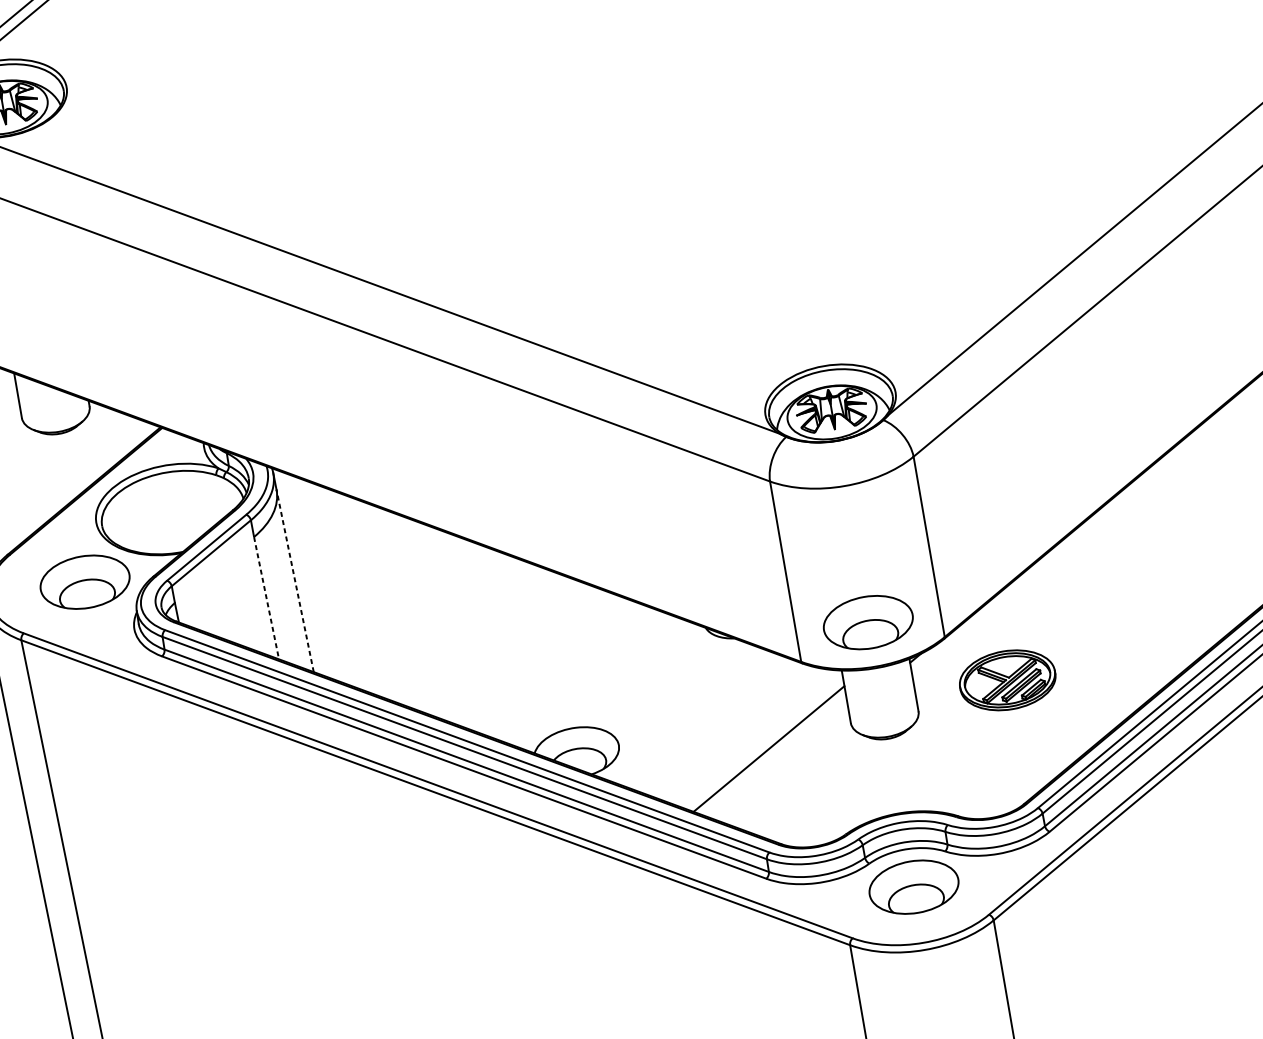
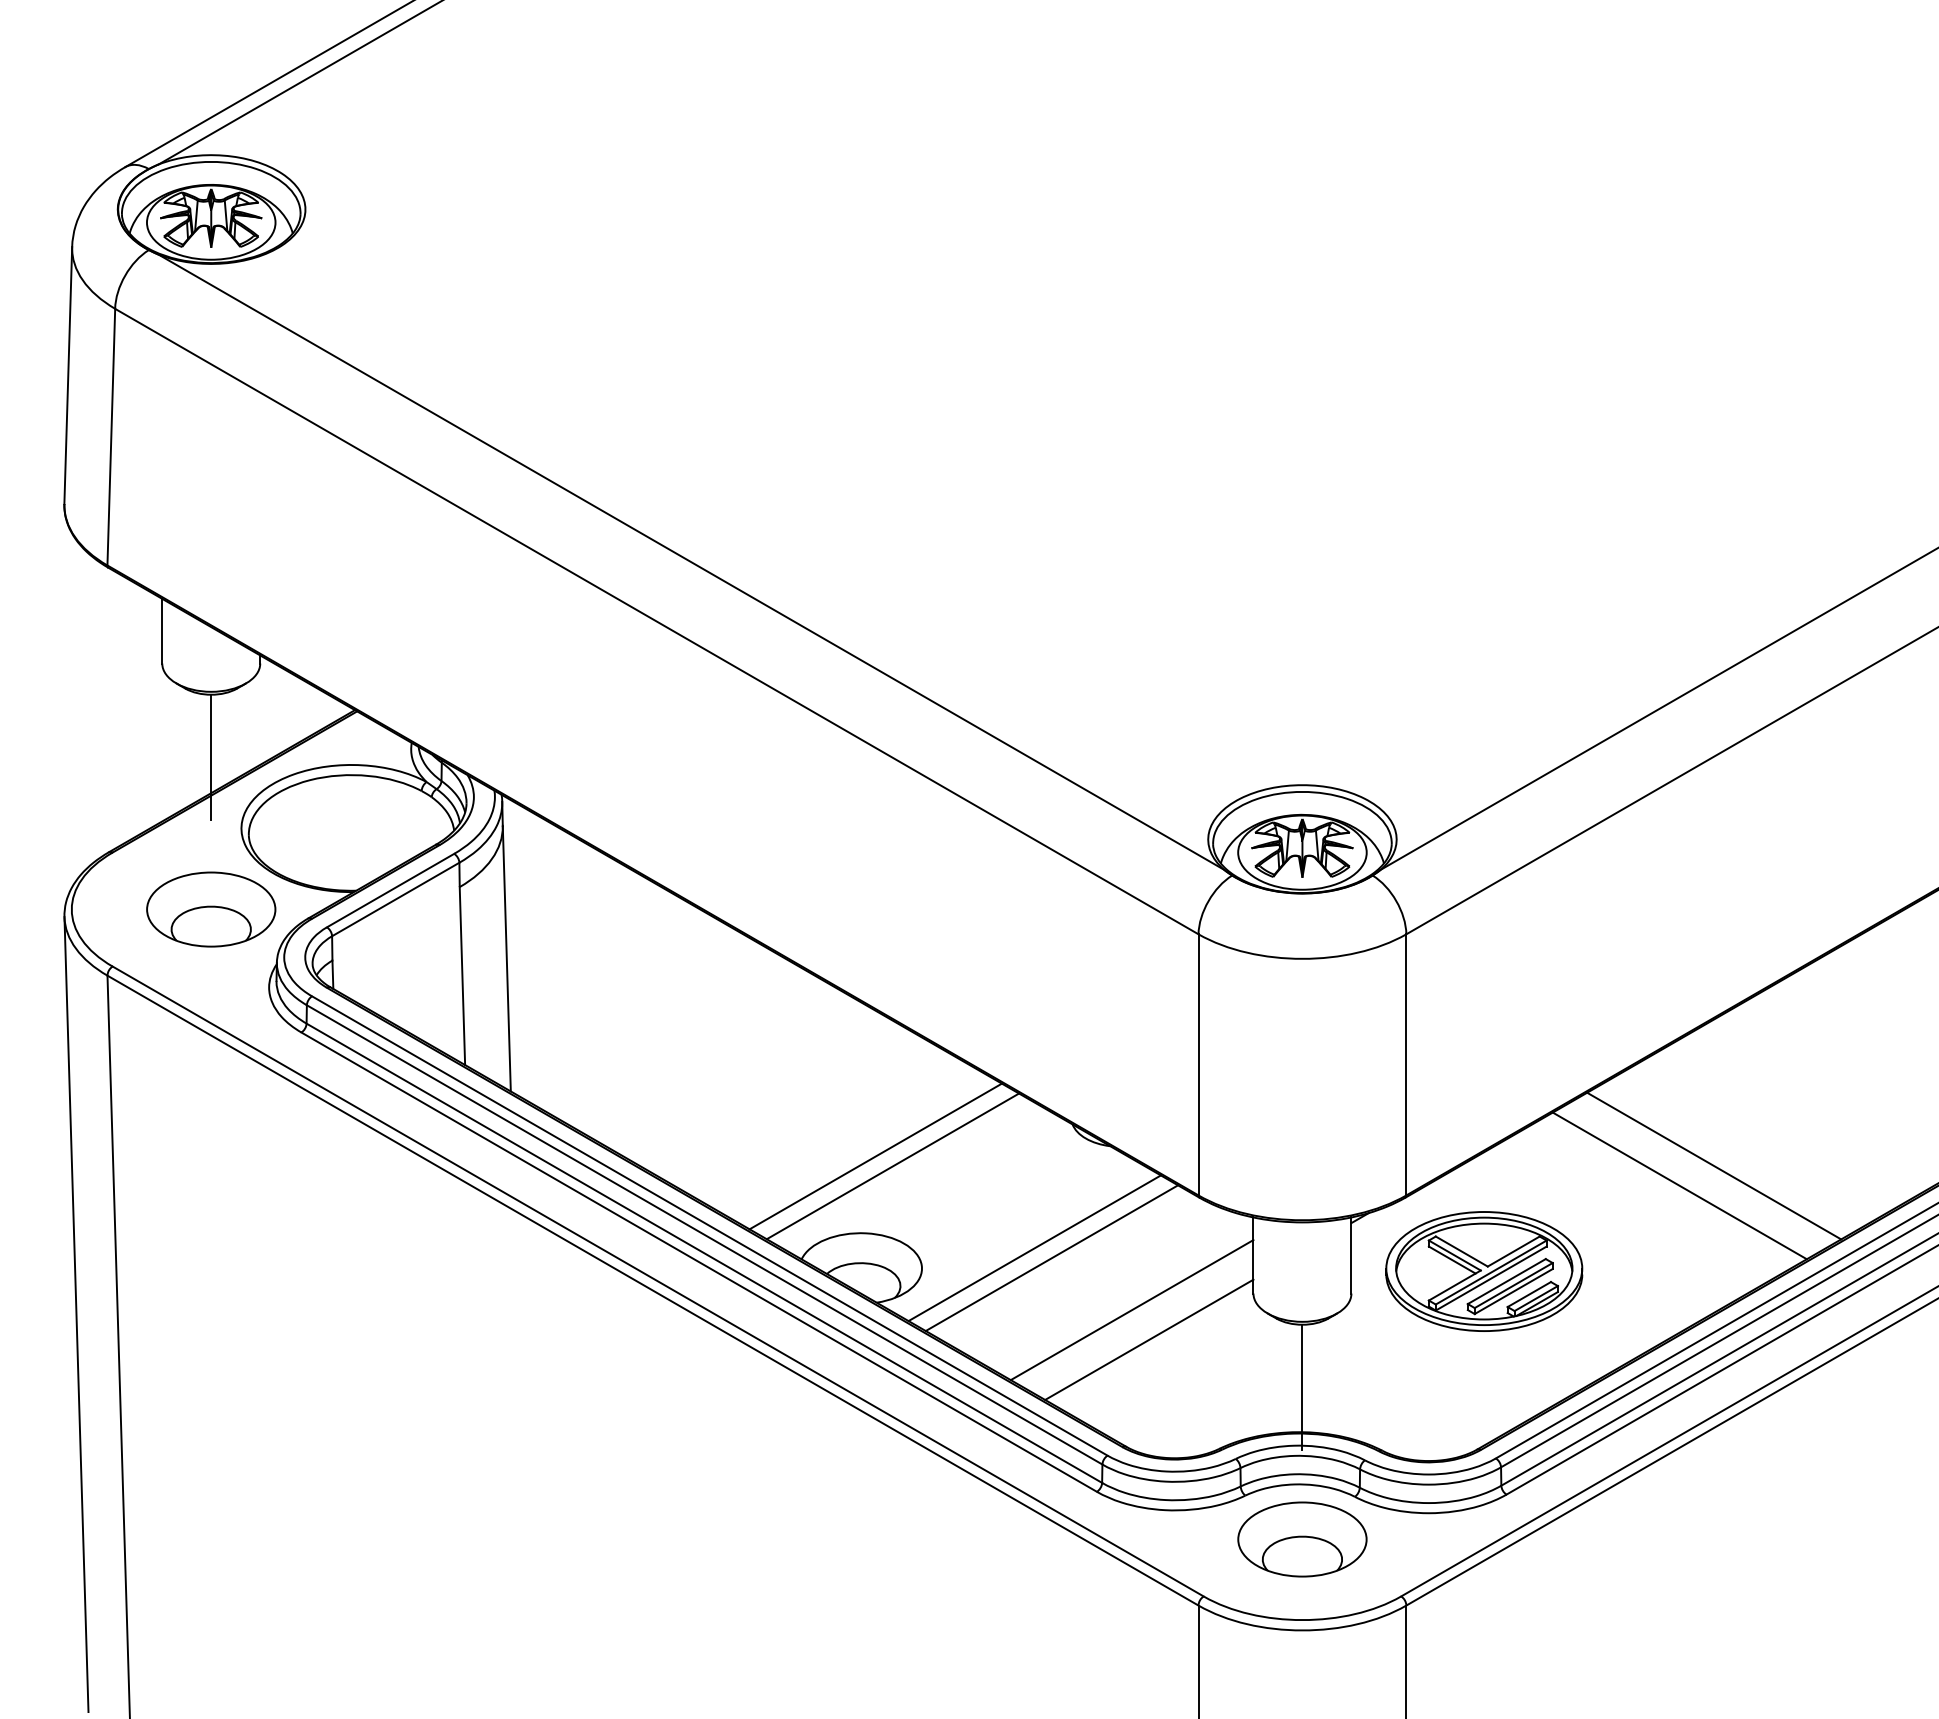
line: (67, 476) -> (211, 756), added
line: (1154, 579) -> (1714, 1165), added
line: (294, 580) -> (506, 958), dashed -> solid
line: (1132, 597) -> (1679, 1185), added
line: (266, 598) -> (462, 976), dashed -> solid
part: (868, 622) -> (1302, 1156), removed
line: (573, 673) -> (875, 1156), added
line: (586, 678) -> (892, 1166), added
part: (1007, 680) -> (1484, 1271), size x1.43
line: (694, 718) -> (1034, 1248), added
line: (707, 723) -> (1051, 1258), added
line: (784, 767) -> (1149, 1339), added
line: (895, 781) -> (1302, 1386), added

